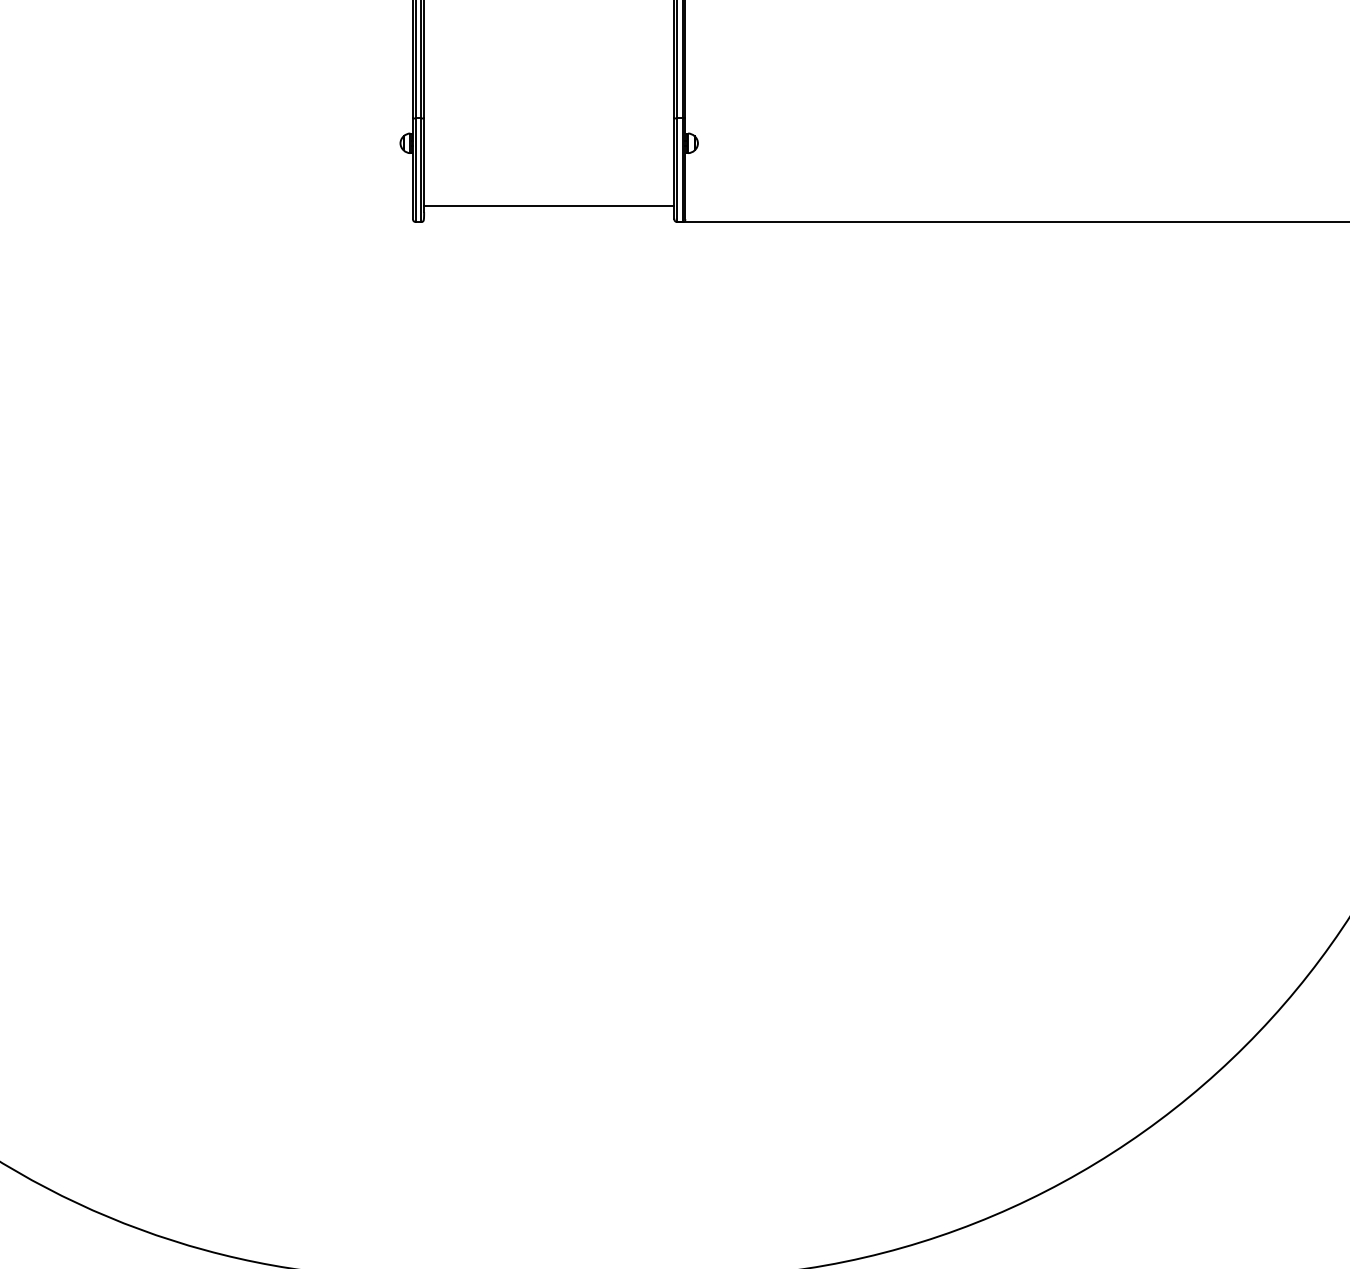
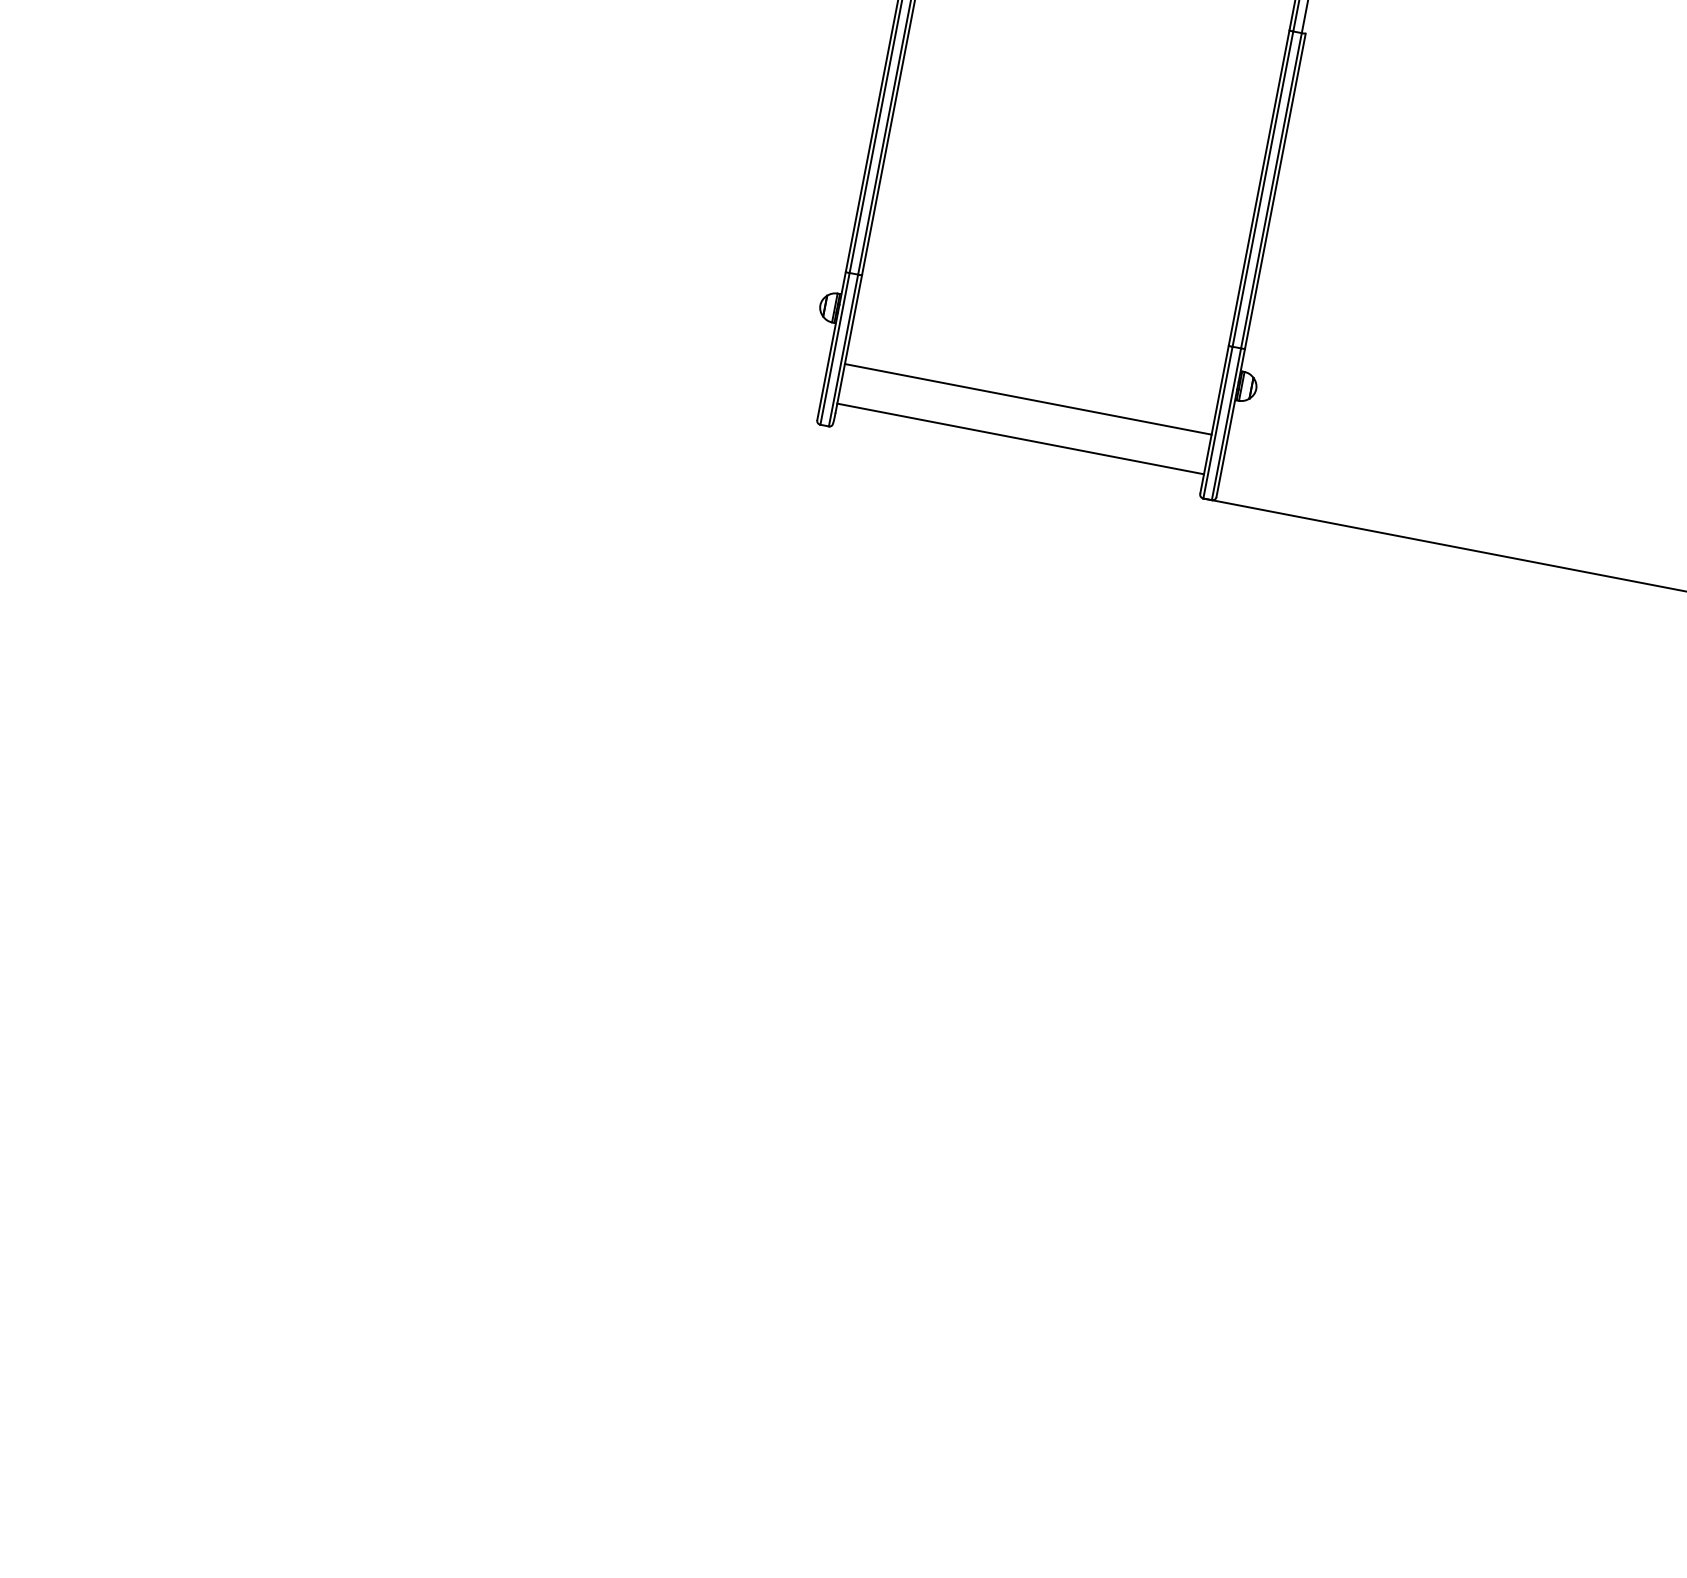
line: (549, 178) -> (1028, 398), added

